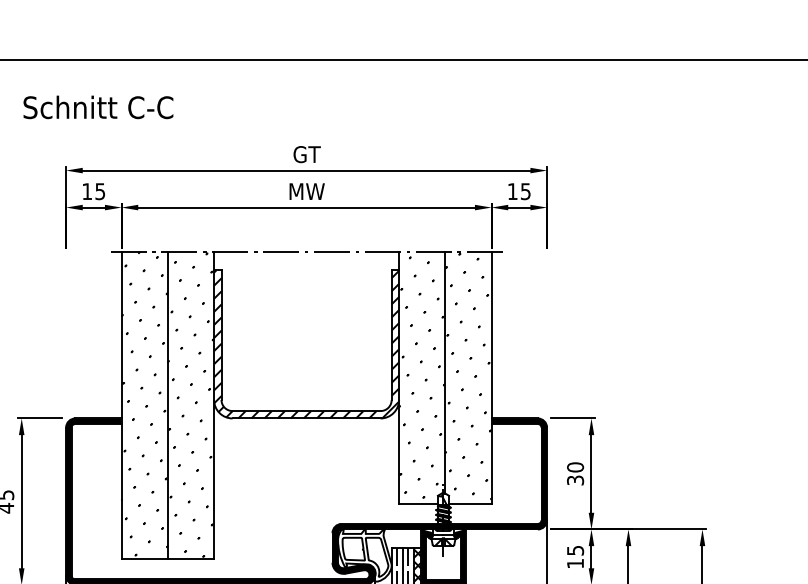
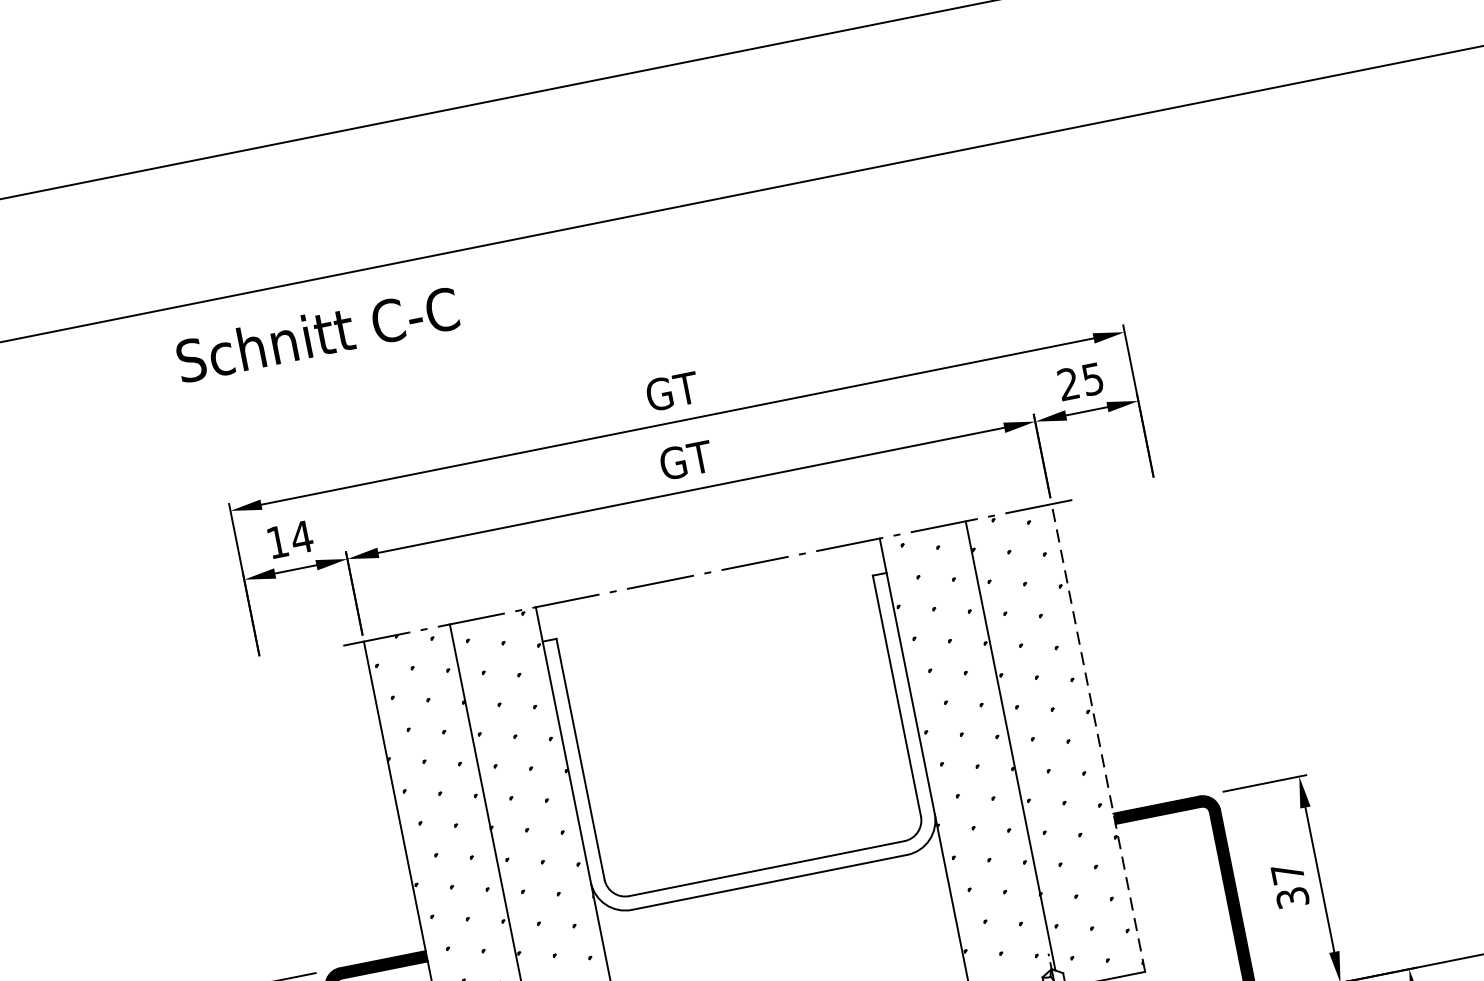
text: (98, 107) -> (317, 334), moved
text: (99, 191) -> (300, 537), 15 -> 14
text: (306, 191) -> (685, 460), MW -> GT
text: (512, 191) -> (1068, 383), 15 -> 25
hatch: (306, 344) -> (741, 744), removed
line: (491, 377) -> (1098, 737), solid -> dashed
text: (575, 467) -> (1287, 873), 30 -> 37

